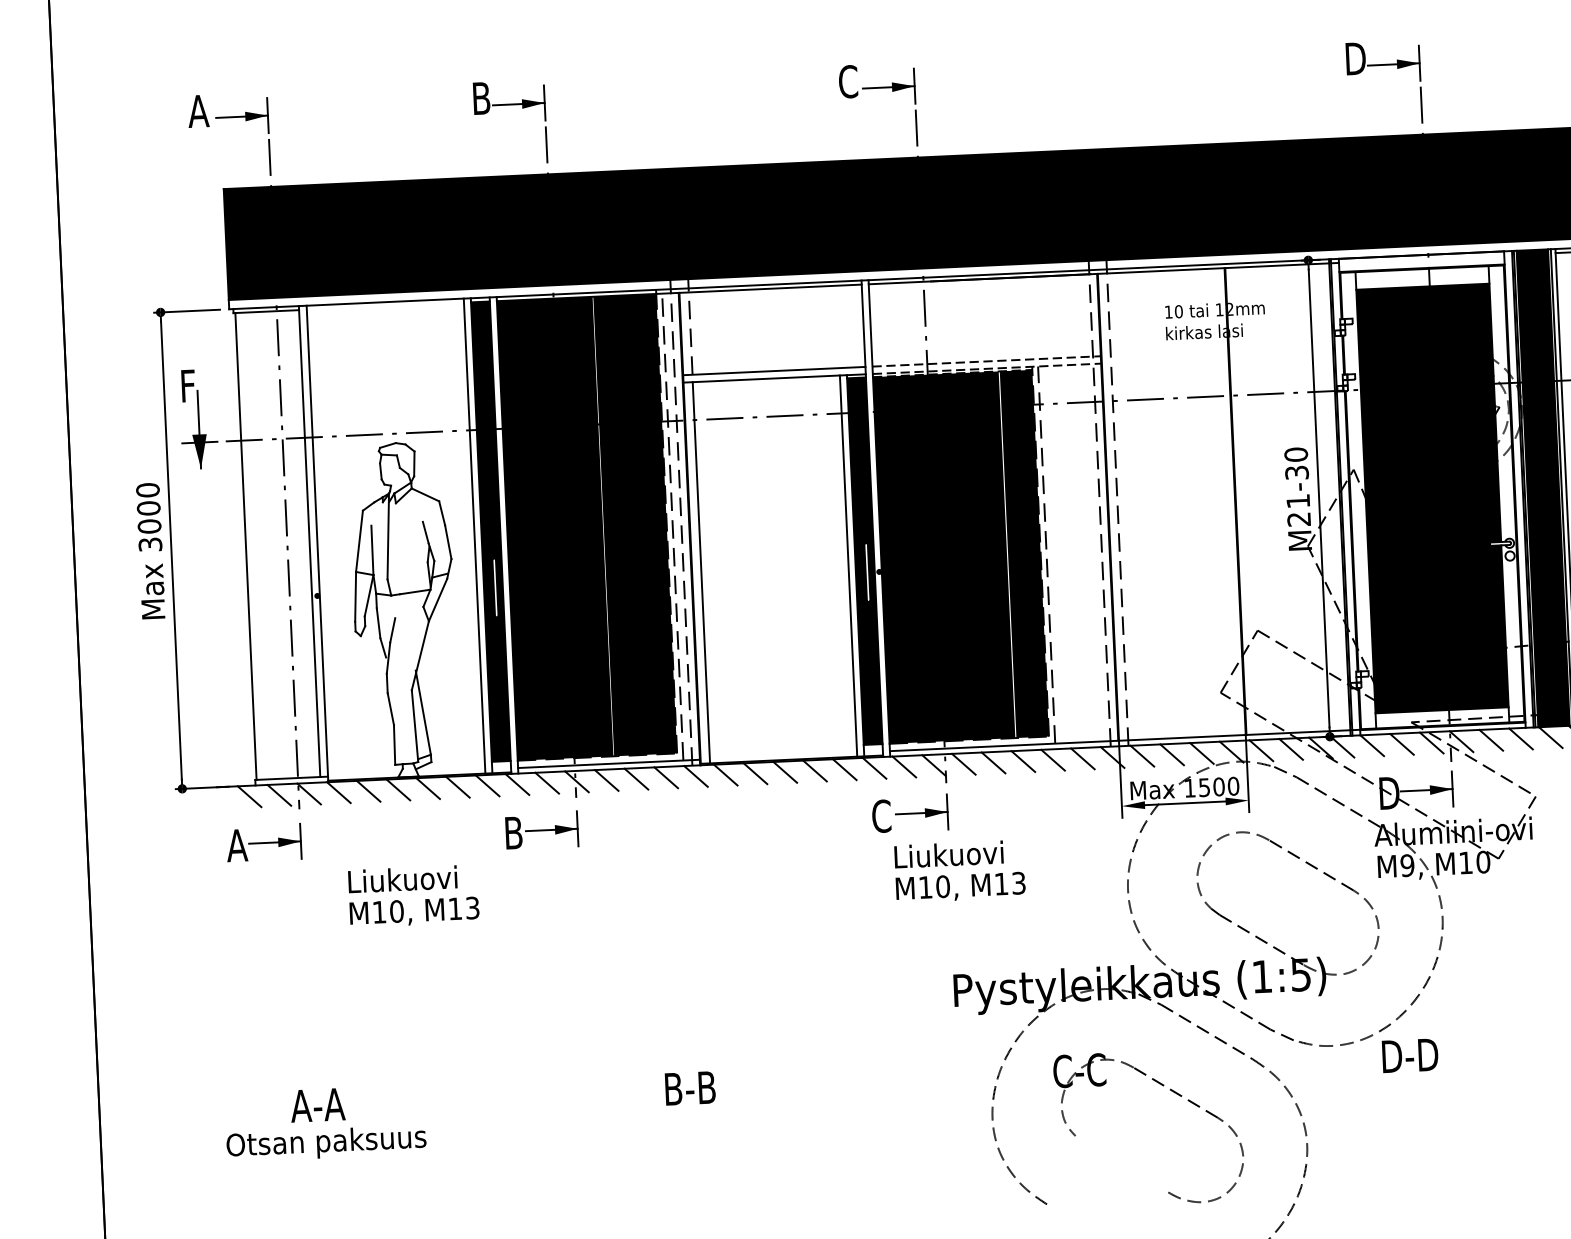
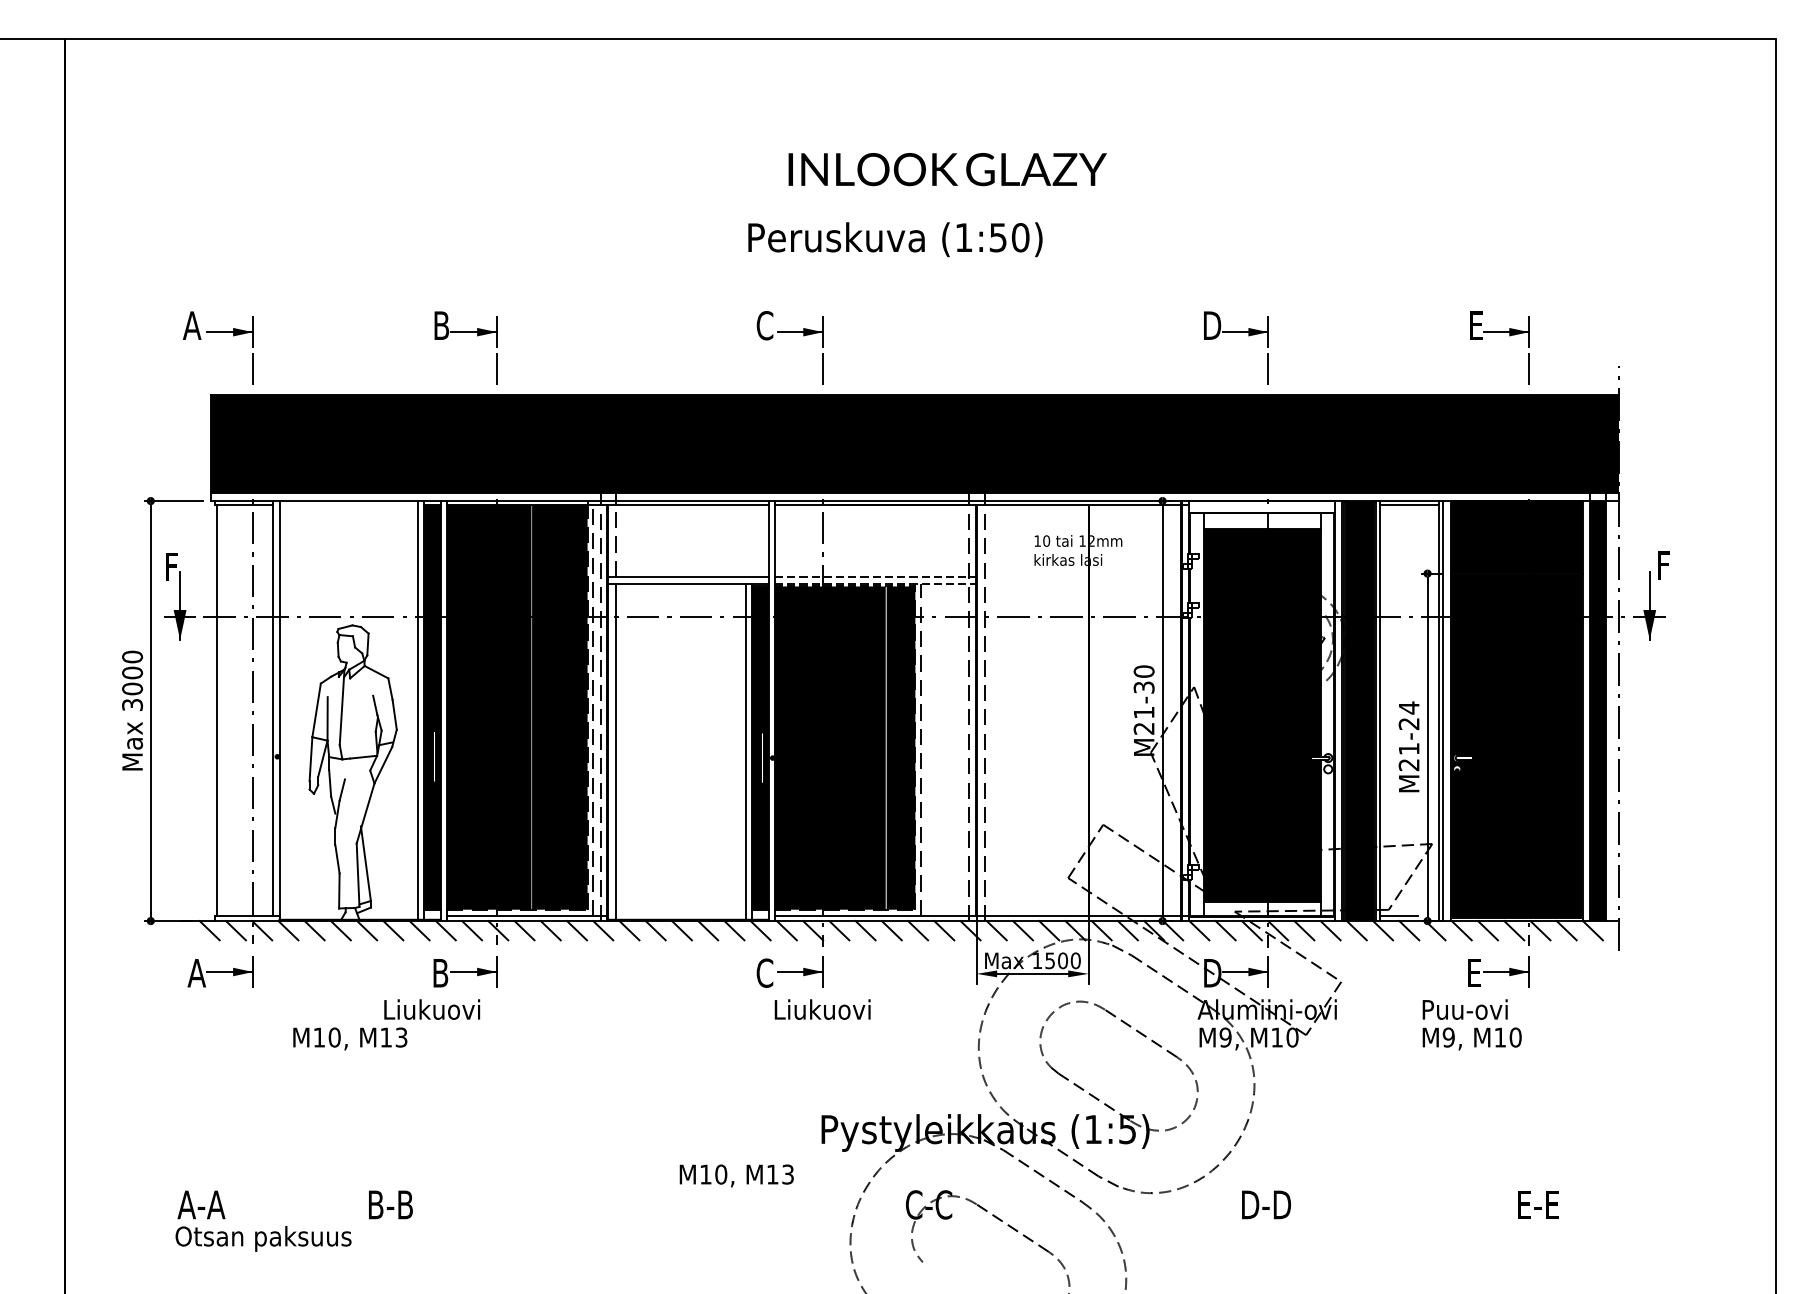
text: (403, 879) -> (432, 1009), moved
text: (960, 886) -> (736, 1175), moved
text: (1410, 1055) -> (1266, 1204), moved
text: (689, 1087) -> (390, 1204), moved
text: (317, 1104) -> (201, 1204), moved

